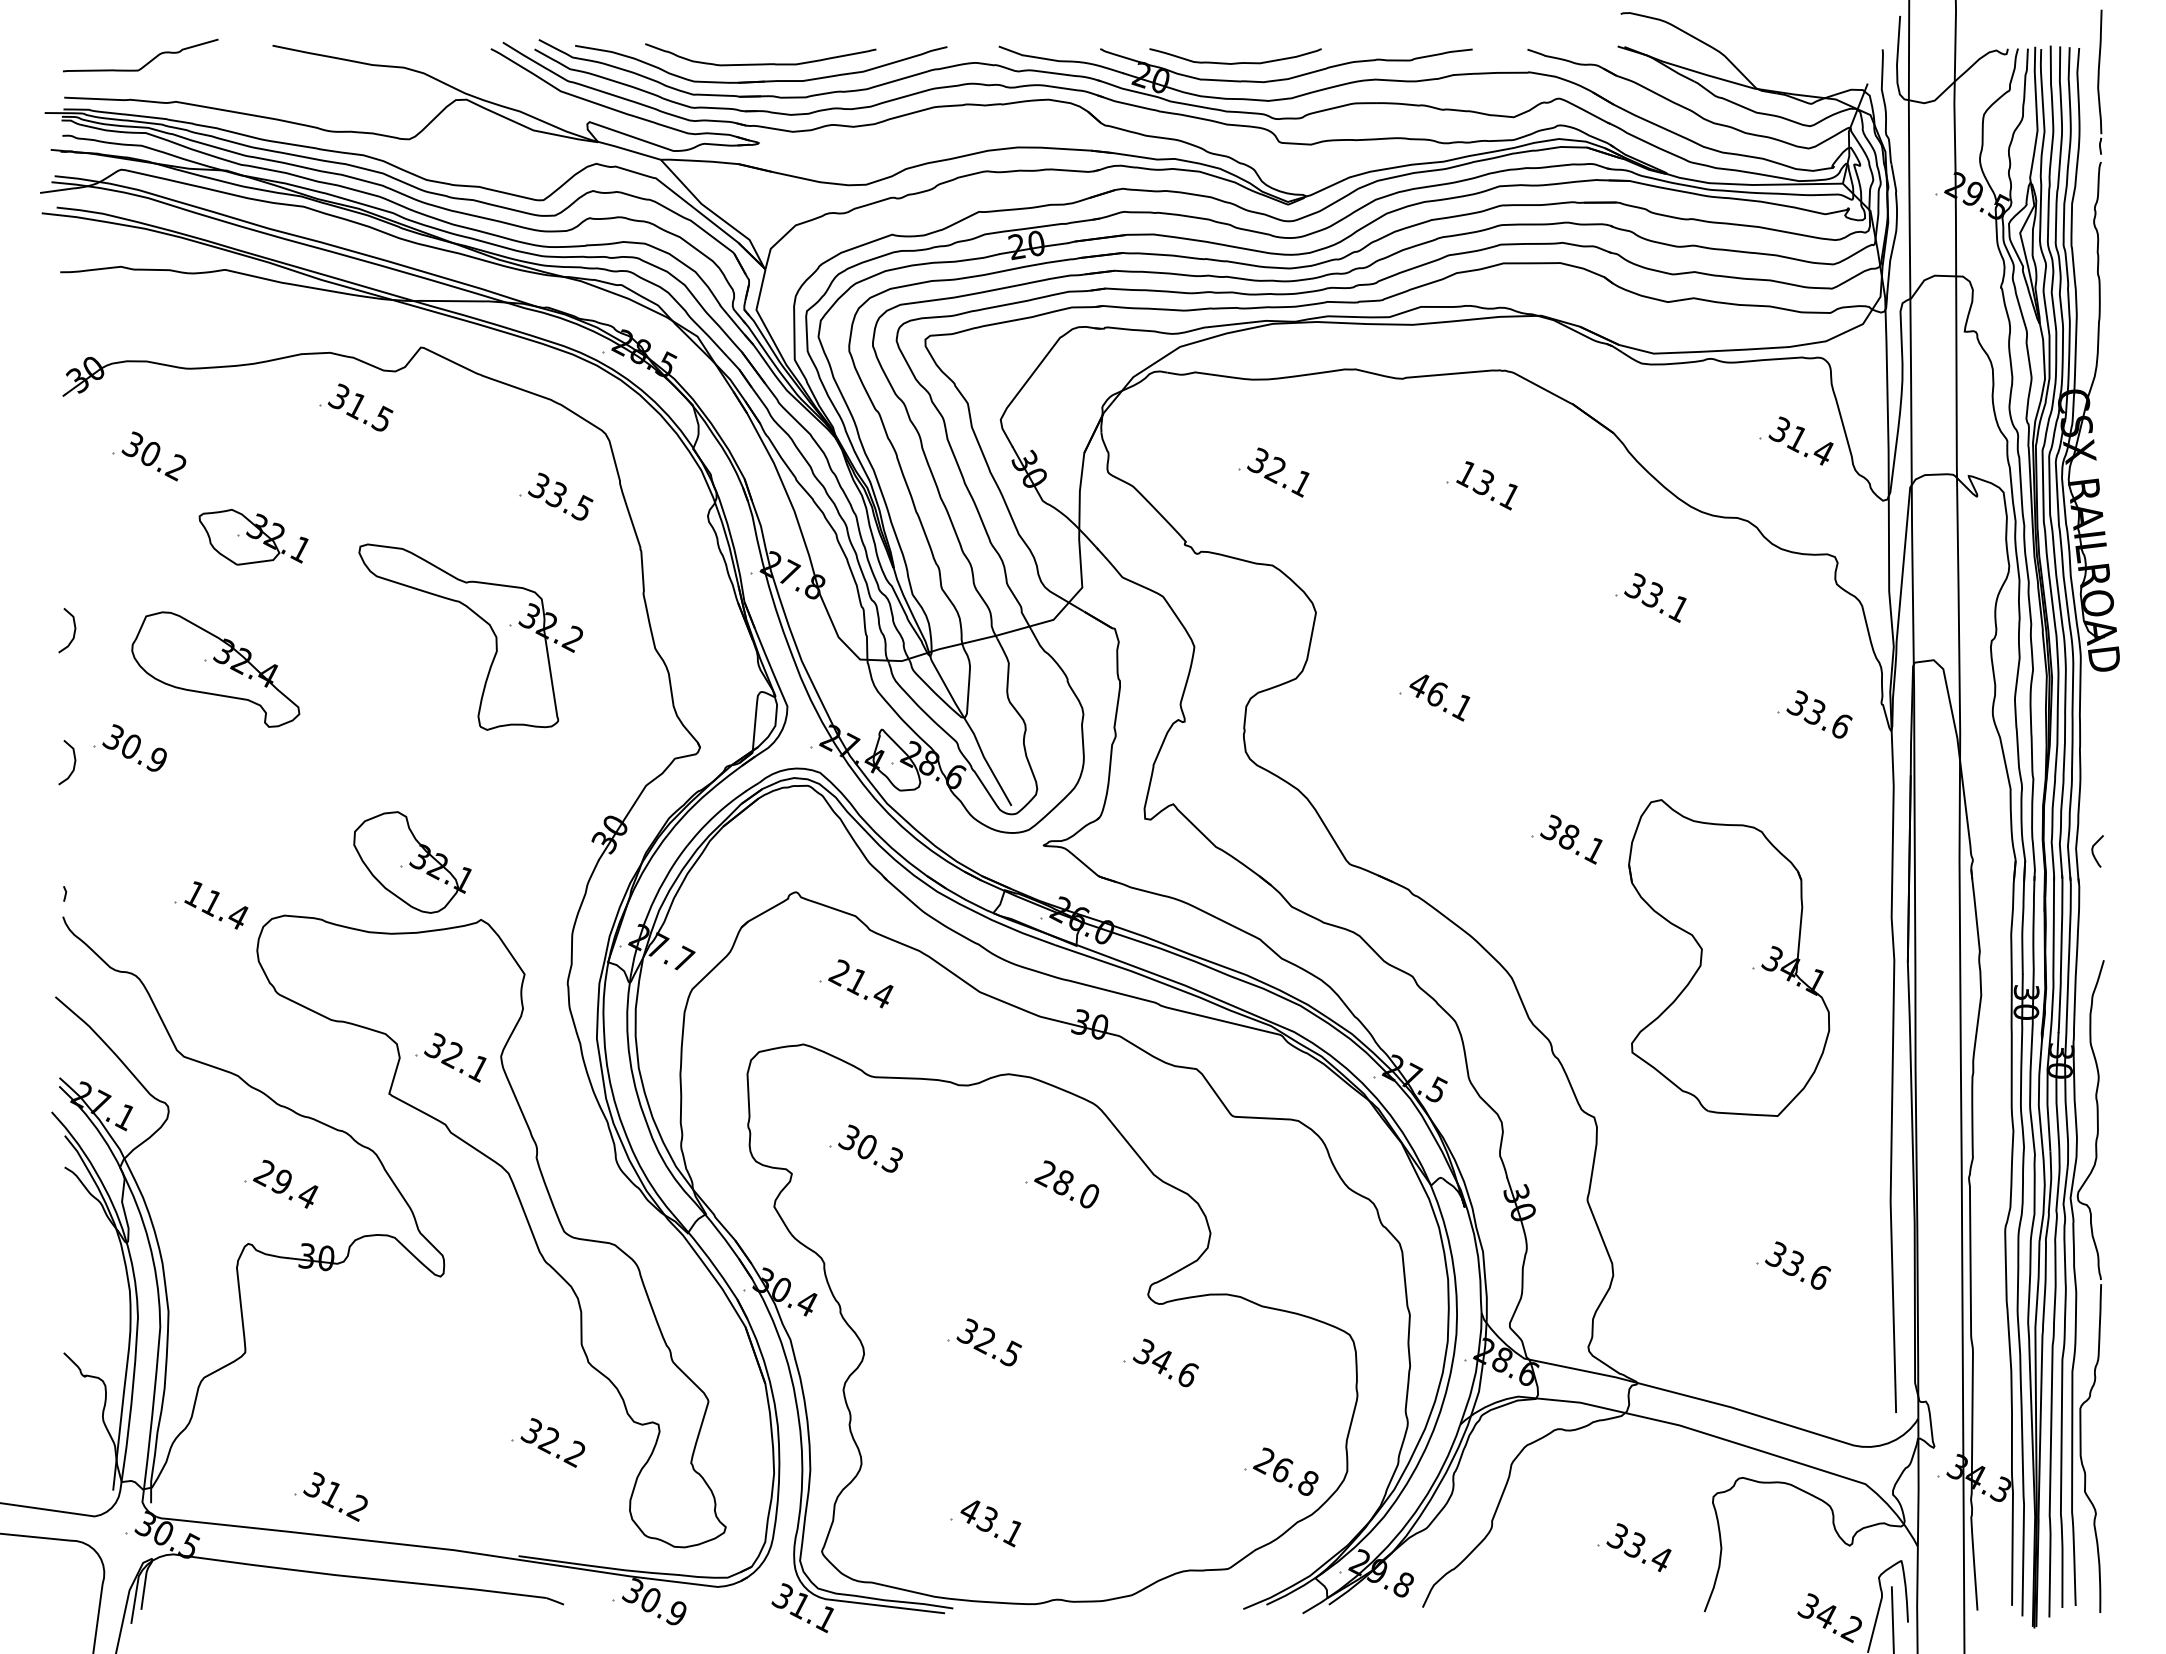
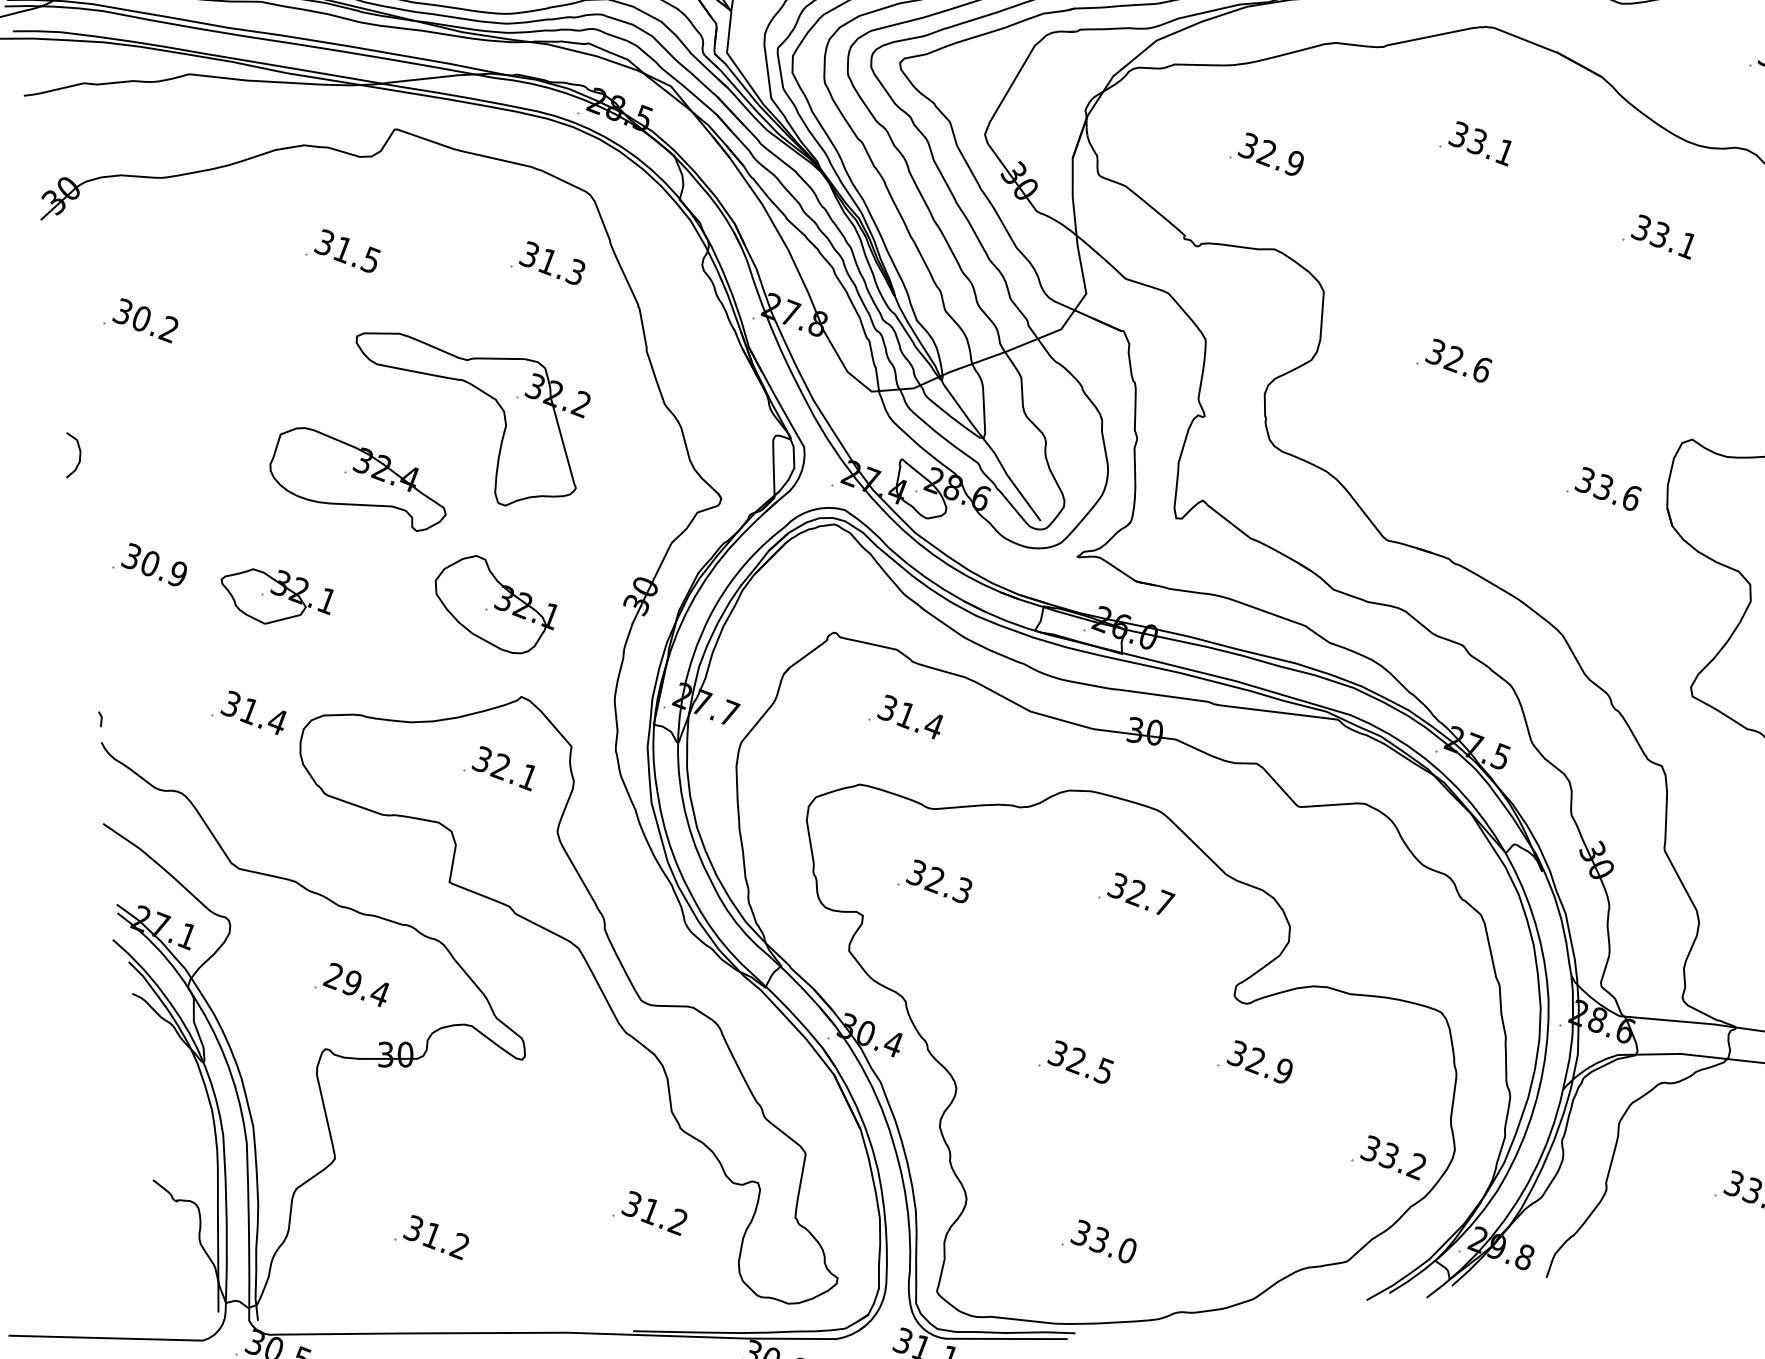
part: (356, 407) -> (343, 251), moved
part: (149, 456) -> (140, 321), moved
text: (1465, 473) -> (1457, 134), 13.1 -> 33.1
text: (1301, 483) -> (1294, 163), 32.1 -> 32.9
text: (569, 500) -> (561, 265), 33.5 -> 31.3
part: (253, 536) -> (278, 593), moved
part: (215, 669) -> (356, 479), moved
text: (1440, 696) -> (1458, 361), 46.1 -> 32.6
curve: (73, 764) -> (94, 588), removed
text: (1581, 843) -> (1617, 492), 38.1 -> 33.6
part: (412, 862) -> (496, 604), moved
text: (193, 894) -> (229, 704), 11.4 -> 31.4
text: (838, 972) -> (886, 708), 21.4 -> 31.4
part: (450, 1057) -> (498, 769), moved
text: (865, 1146) -> (933, 879), 30.3 -> 32.3
text: (1067, 1184) -> (1140, 894), 28.0 -> 32.7
text: (1173, 1367) -> (1268, 1065), 34.6 -> 32.9
text: (548, 1440) -> (649, 1211), 32.2 -> 31.2
text: (1285, 1472) -> (1393, 1158), 26.8 -> 33.2
part: (330, 1496) -> (430, 1238), moved
text: (990, 1522) -> (1102, 1242), 43.1 -> 33.0

